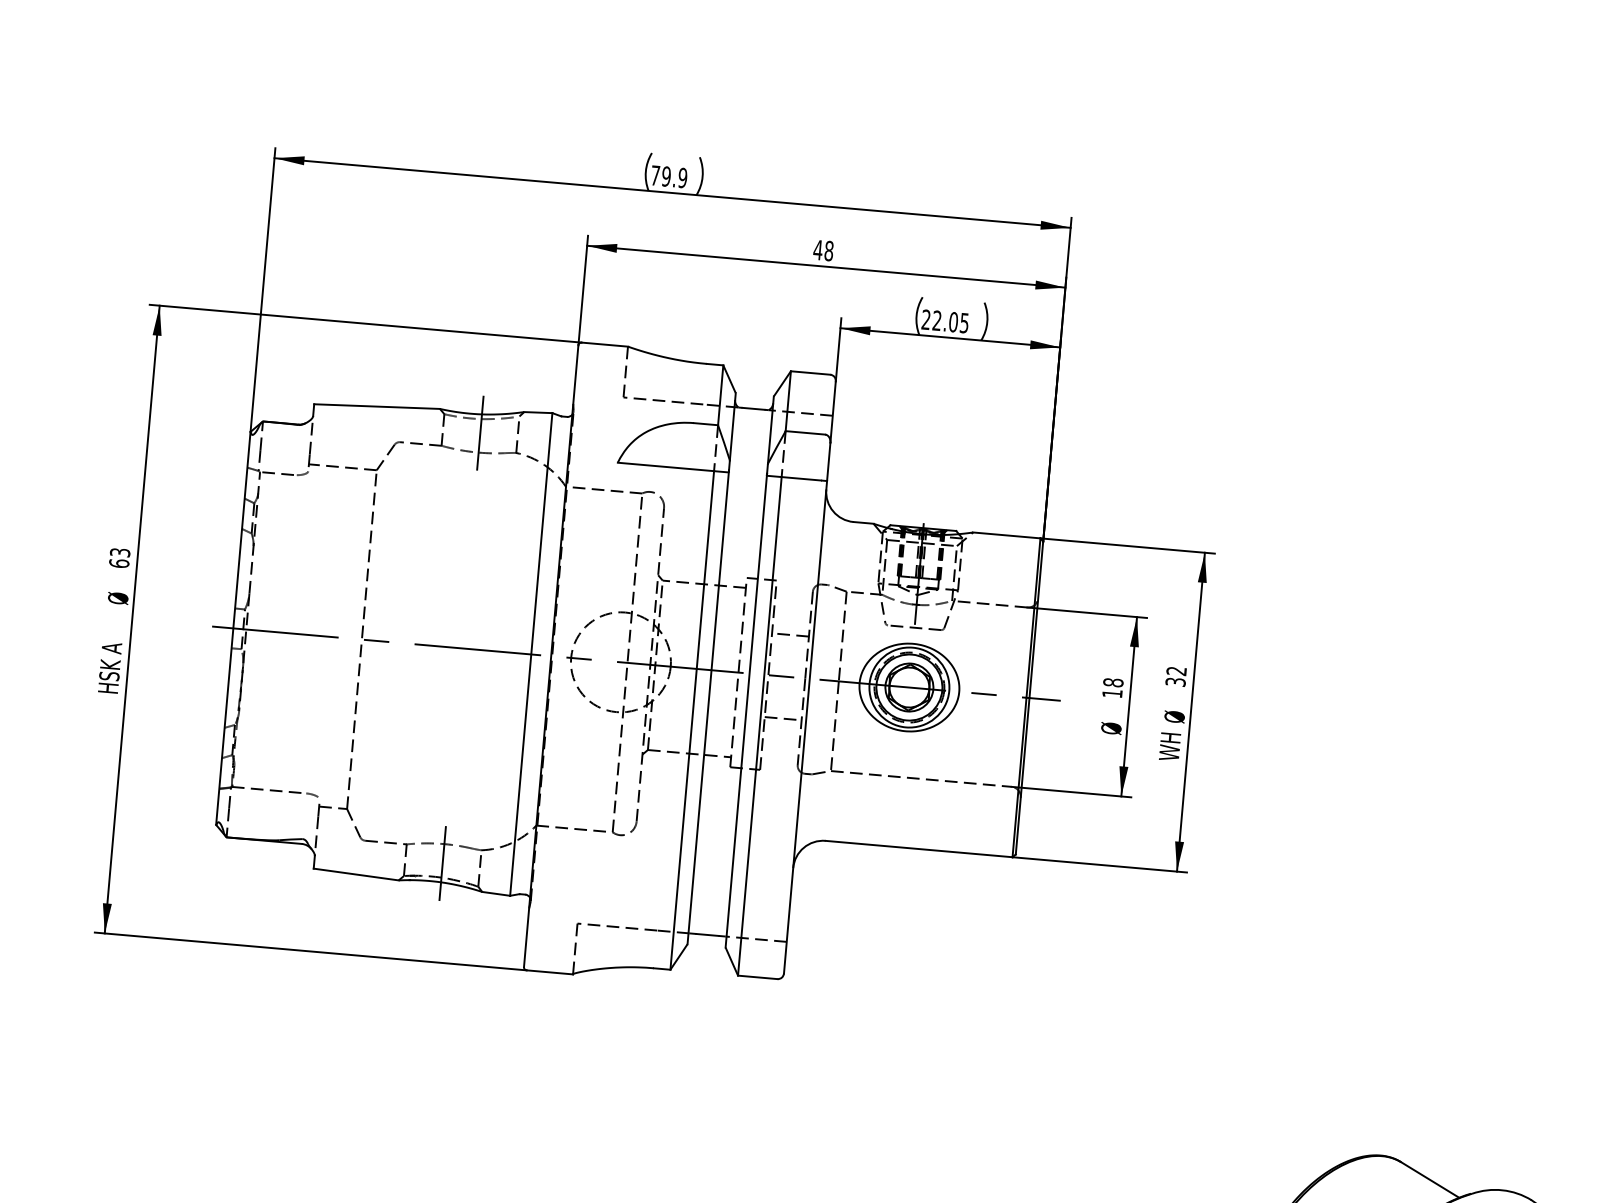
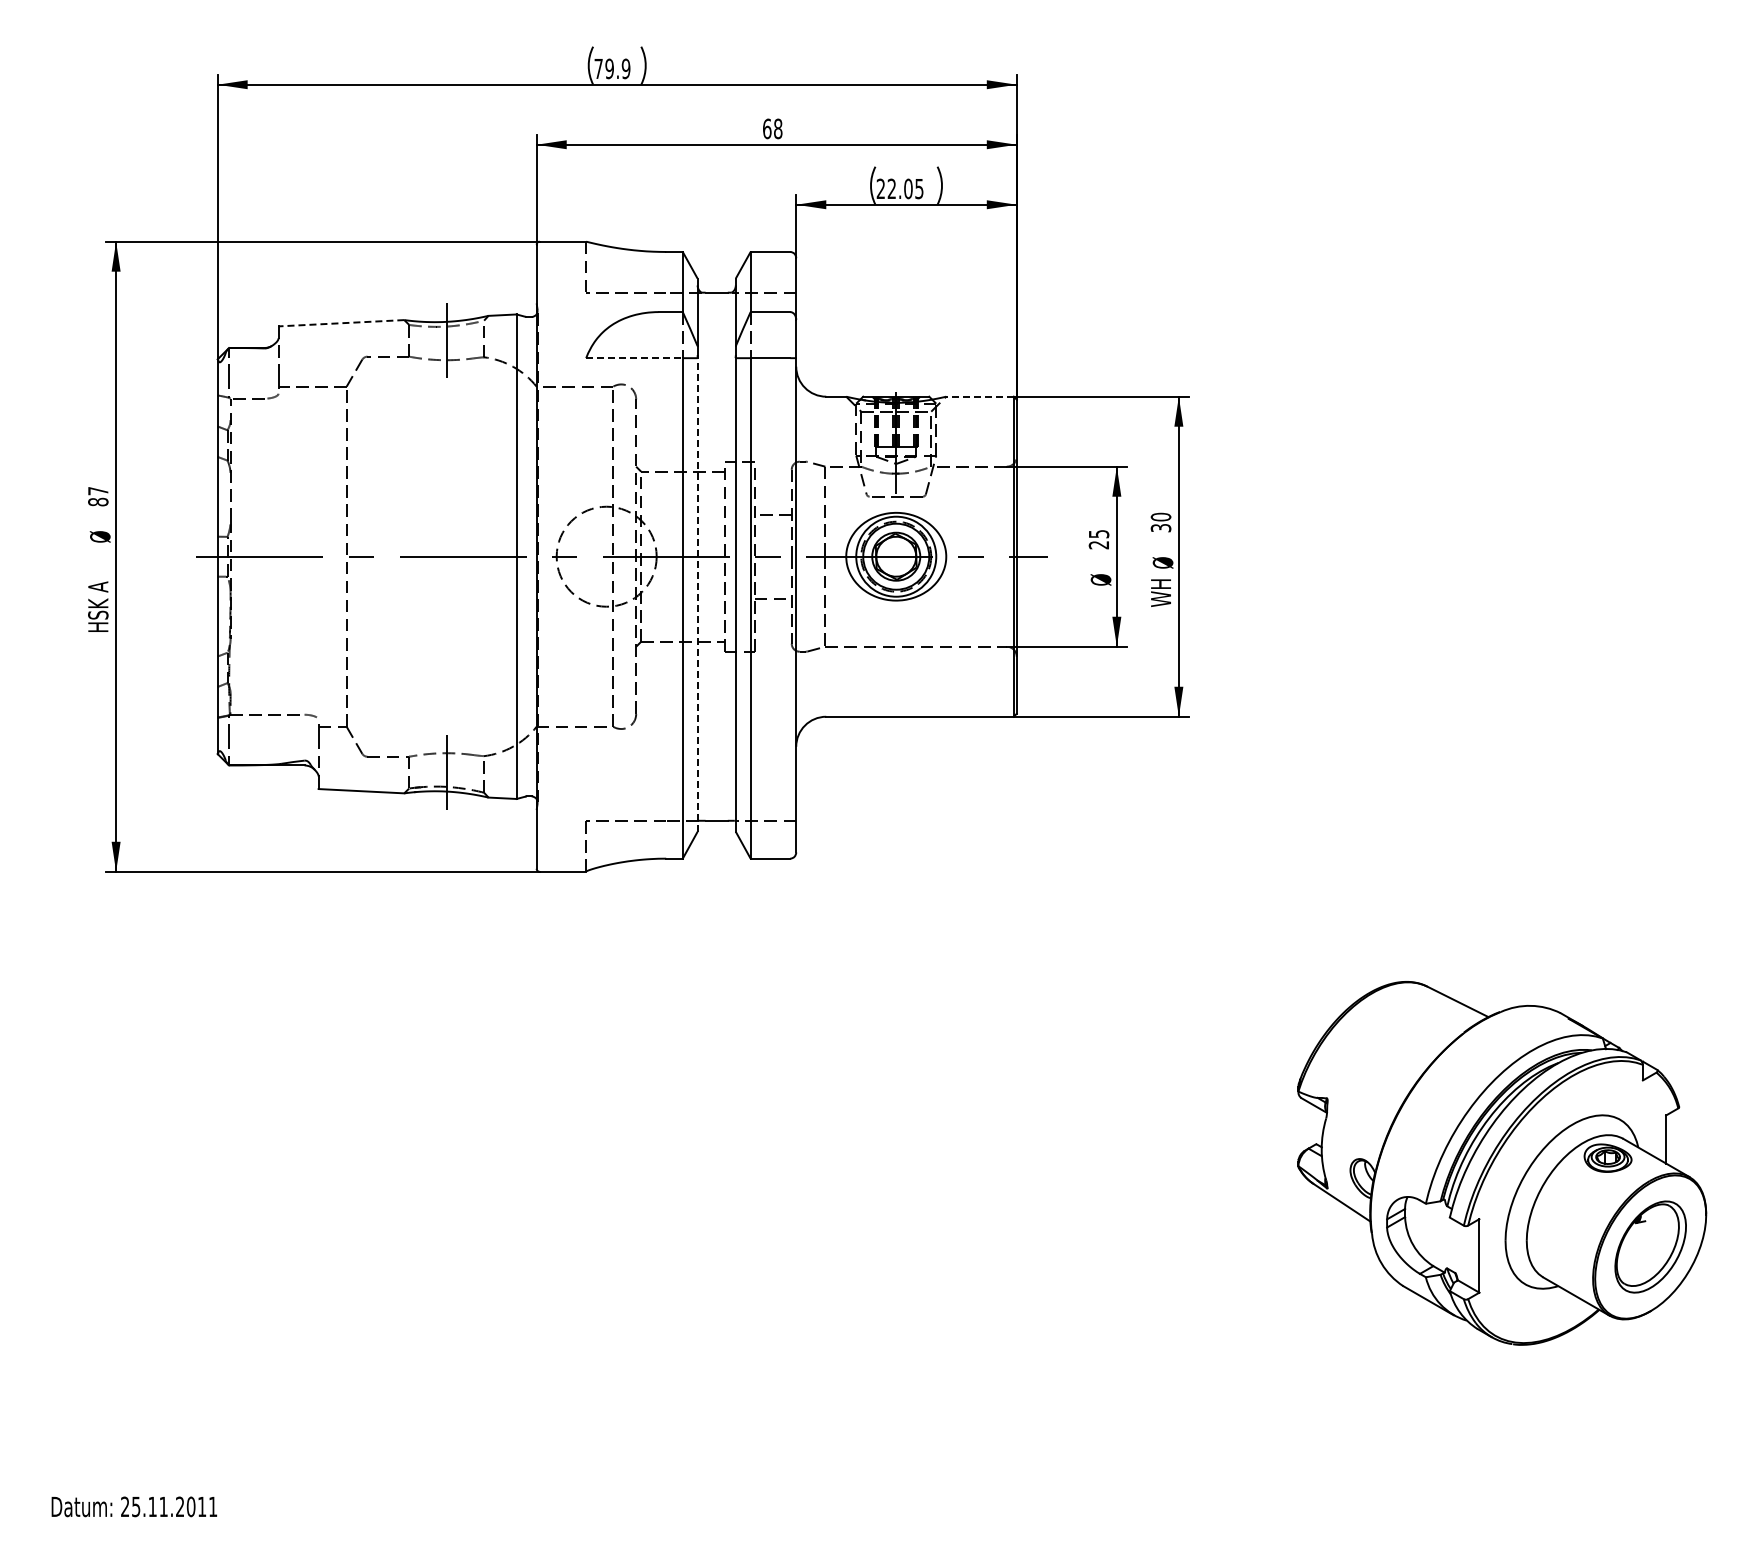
text: (817, 249) -> (766, 128), 48 -> 68
line: (377, 406) -> (341, 323), solid -> dashed
line: (665, 467) -> (634, 358), solid -> dashed
line: (1006, 535) -> (979, 396), solid -> dashed
text: (119, 558) -> (98, 496), 63 -> 87
text: (1176, 670) -> (1160, 516), 32 -> 30
text: (1112, 688) -> (1098, 539), 18 -> 25
line: (708, 707) -> (697, 594), solid -> dashed

